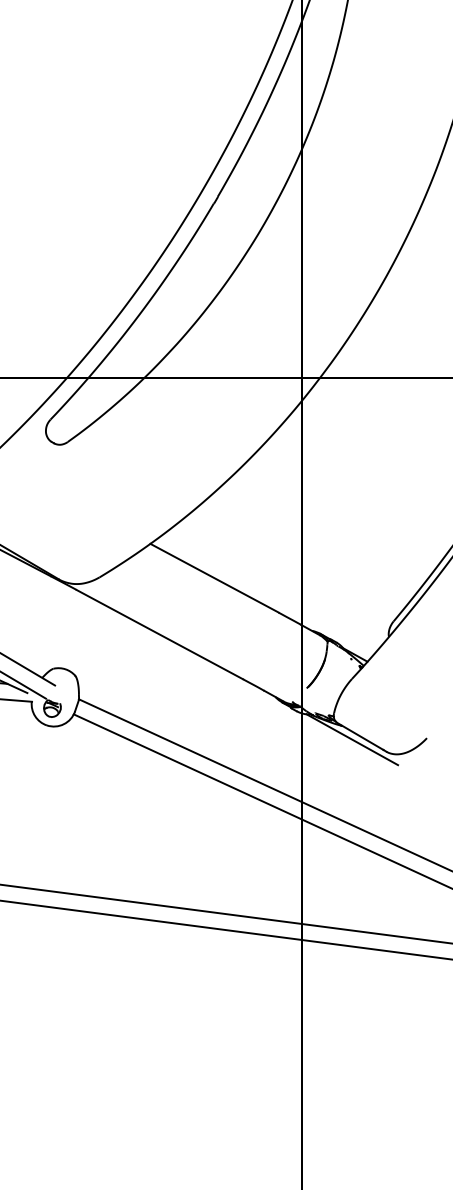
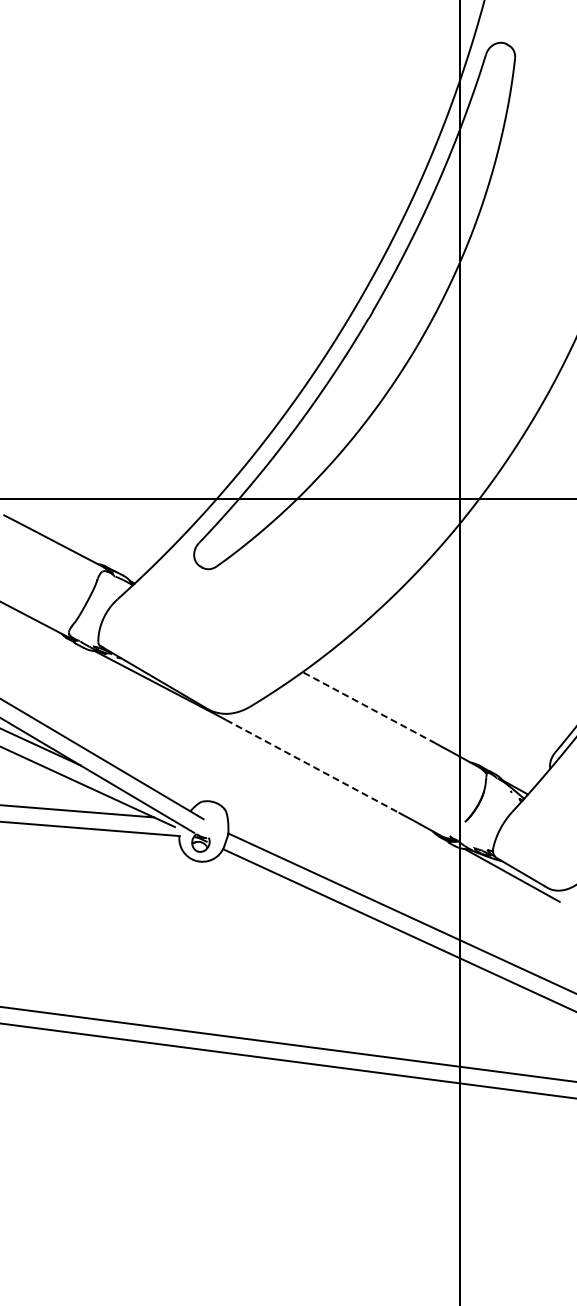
line: (214, 577) -> (369, 707), solid -> dashed
line: (159, 634) -> (312, 766), solid -> dashed

